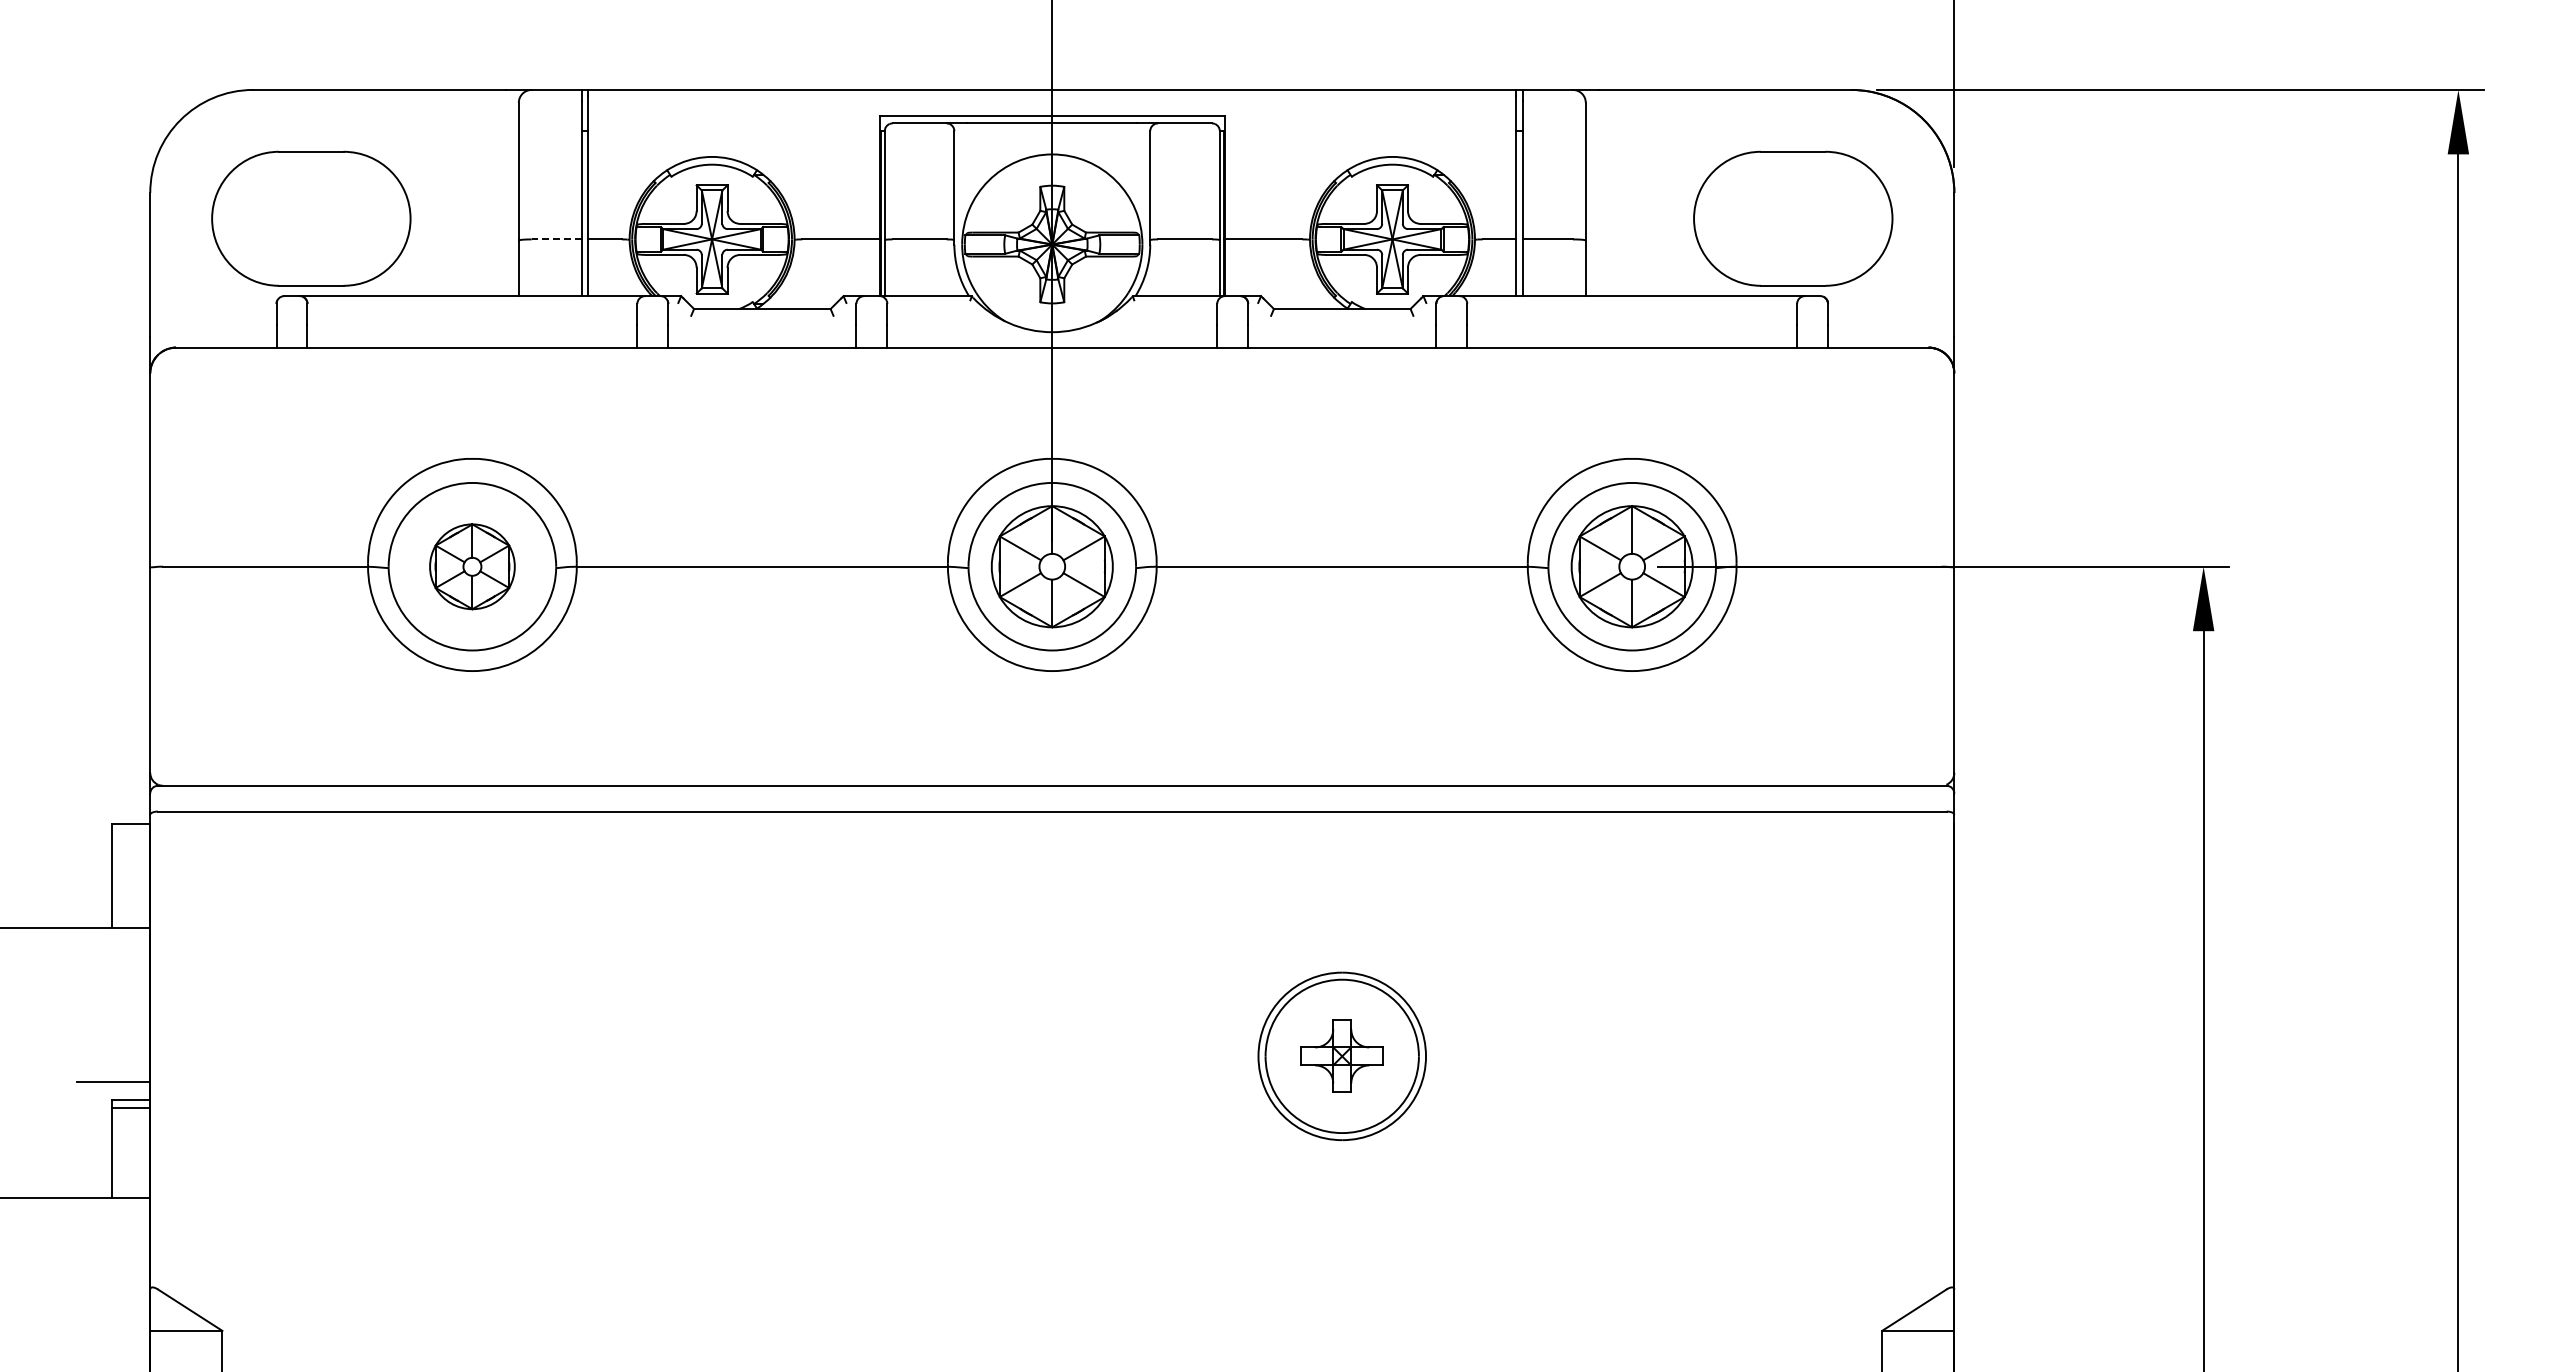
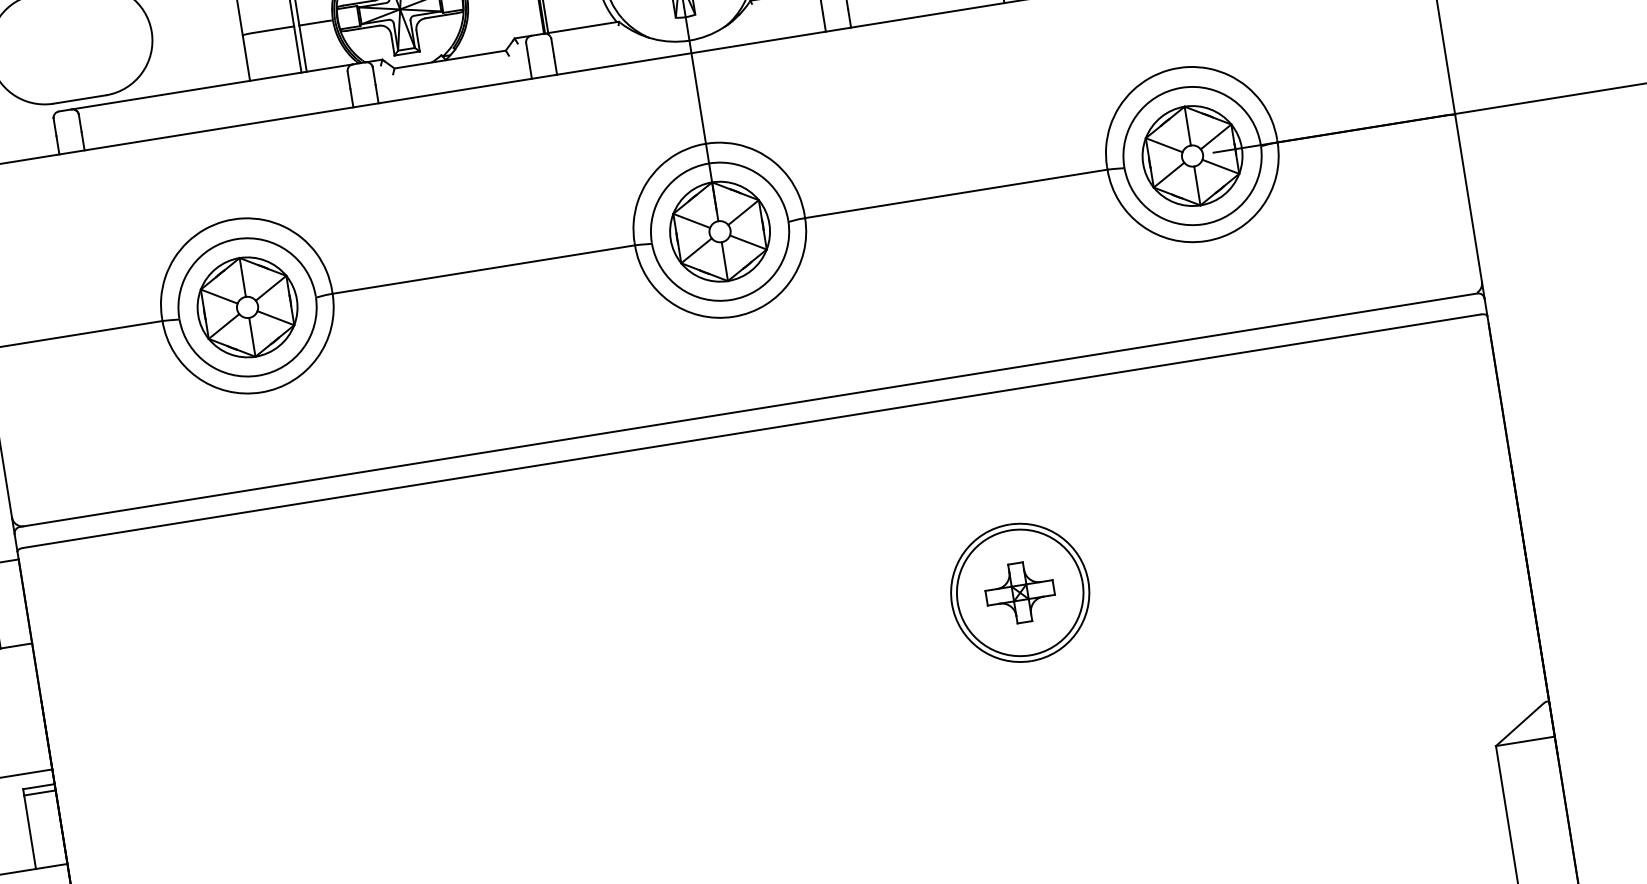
line: (556, 239) -> (273, 29), dashed -> solid
part: (472, 566) -> (247, 307), size x1.43

